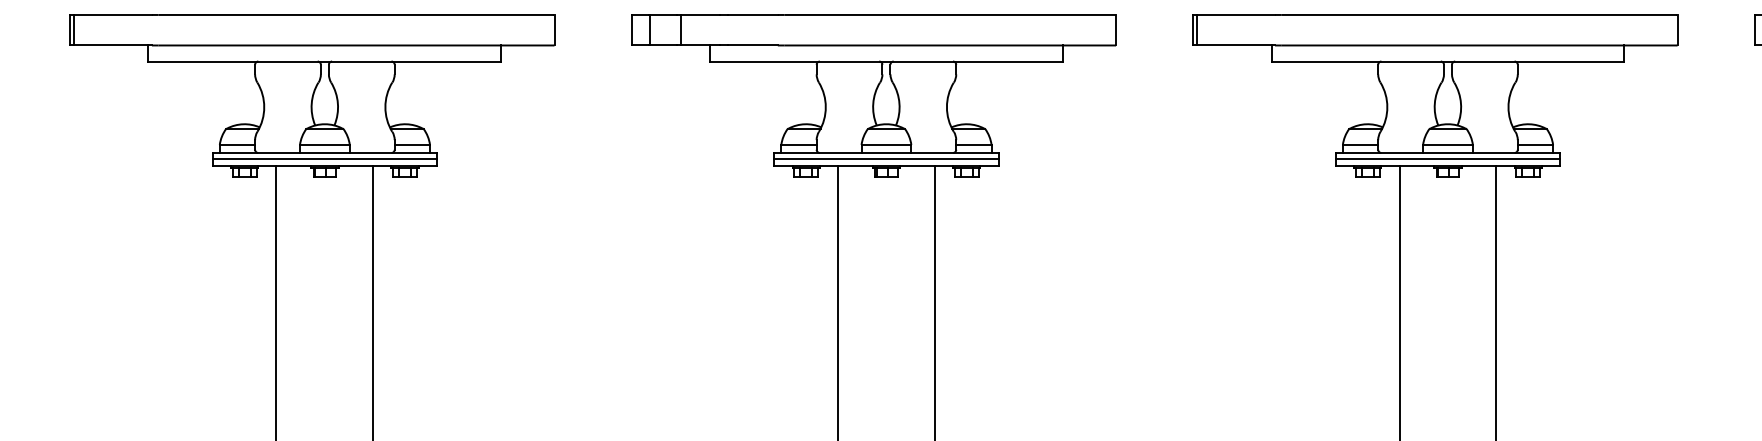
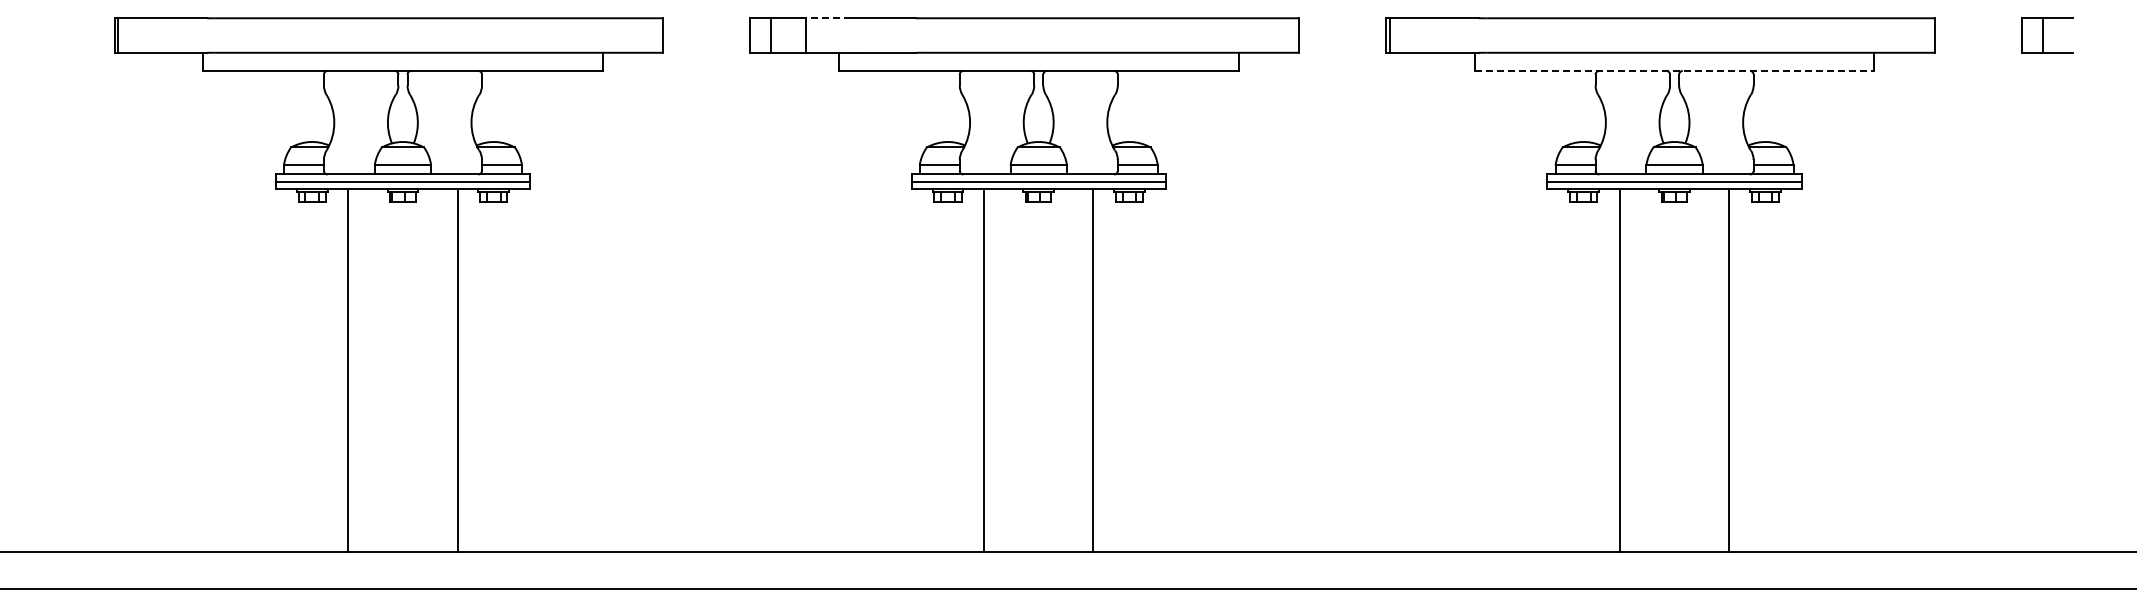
line: (700, 15) -> (828, 18), solid -> dashed
line: (1447, 61) -> (1674, 70), solid -> dashed

